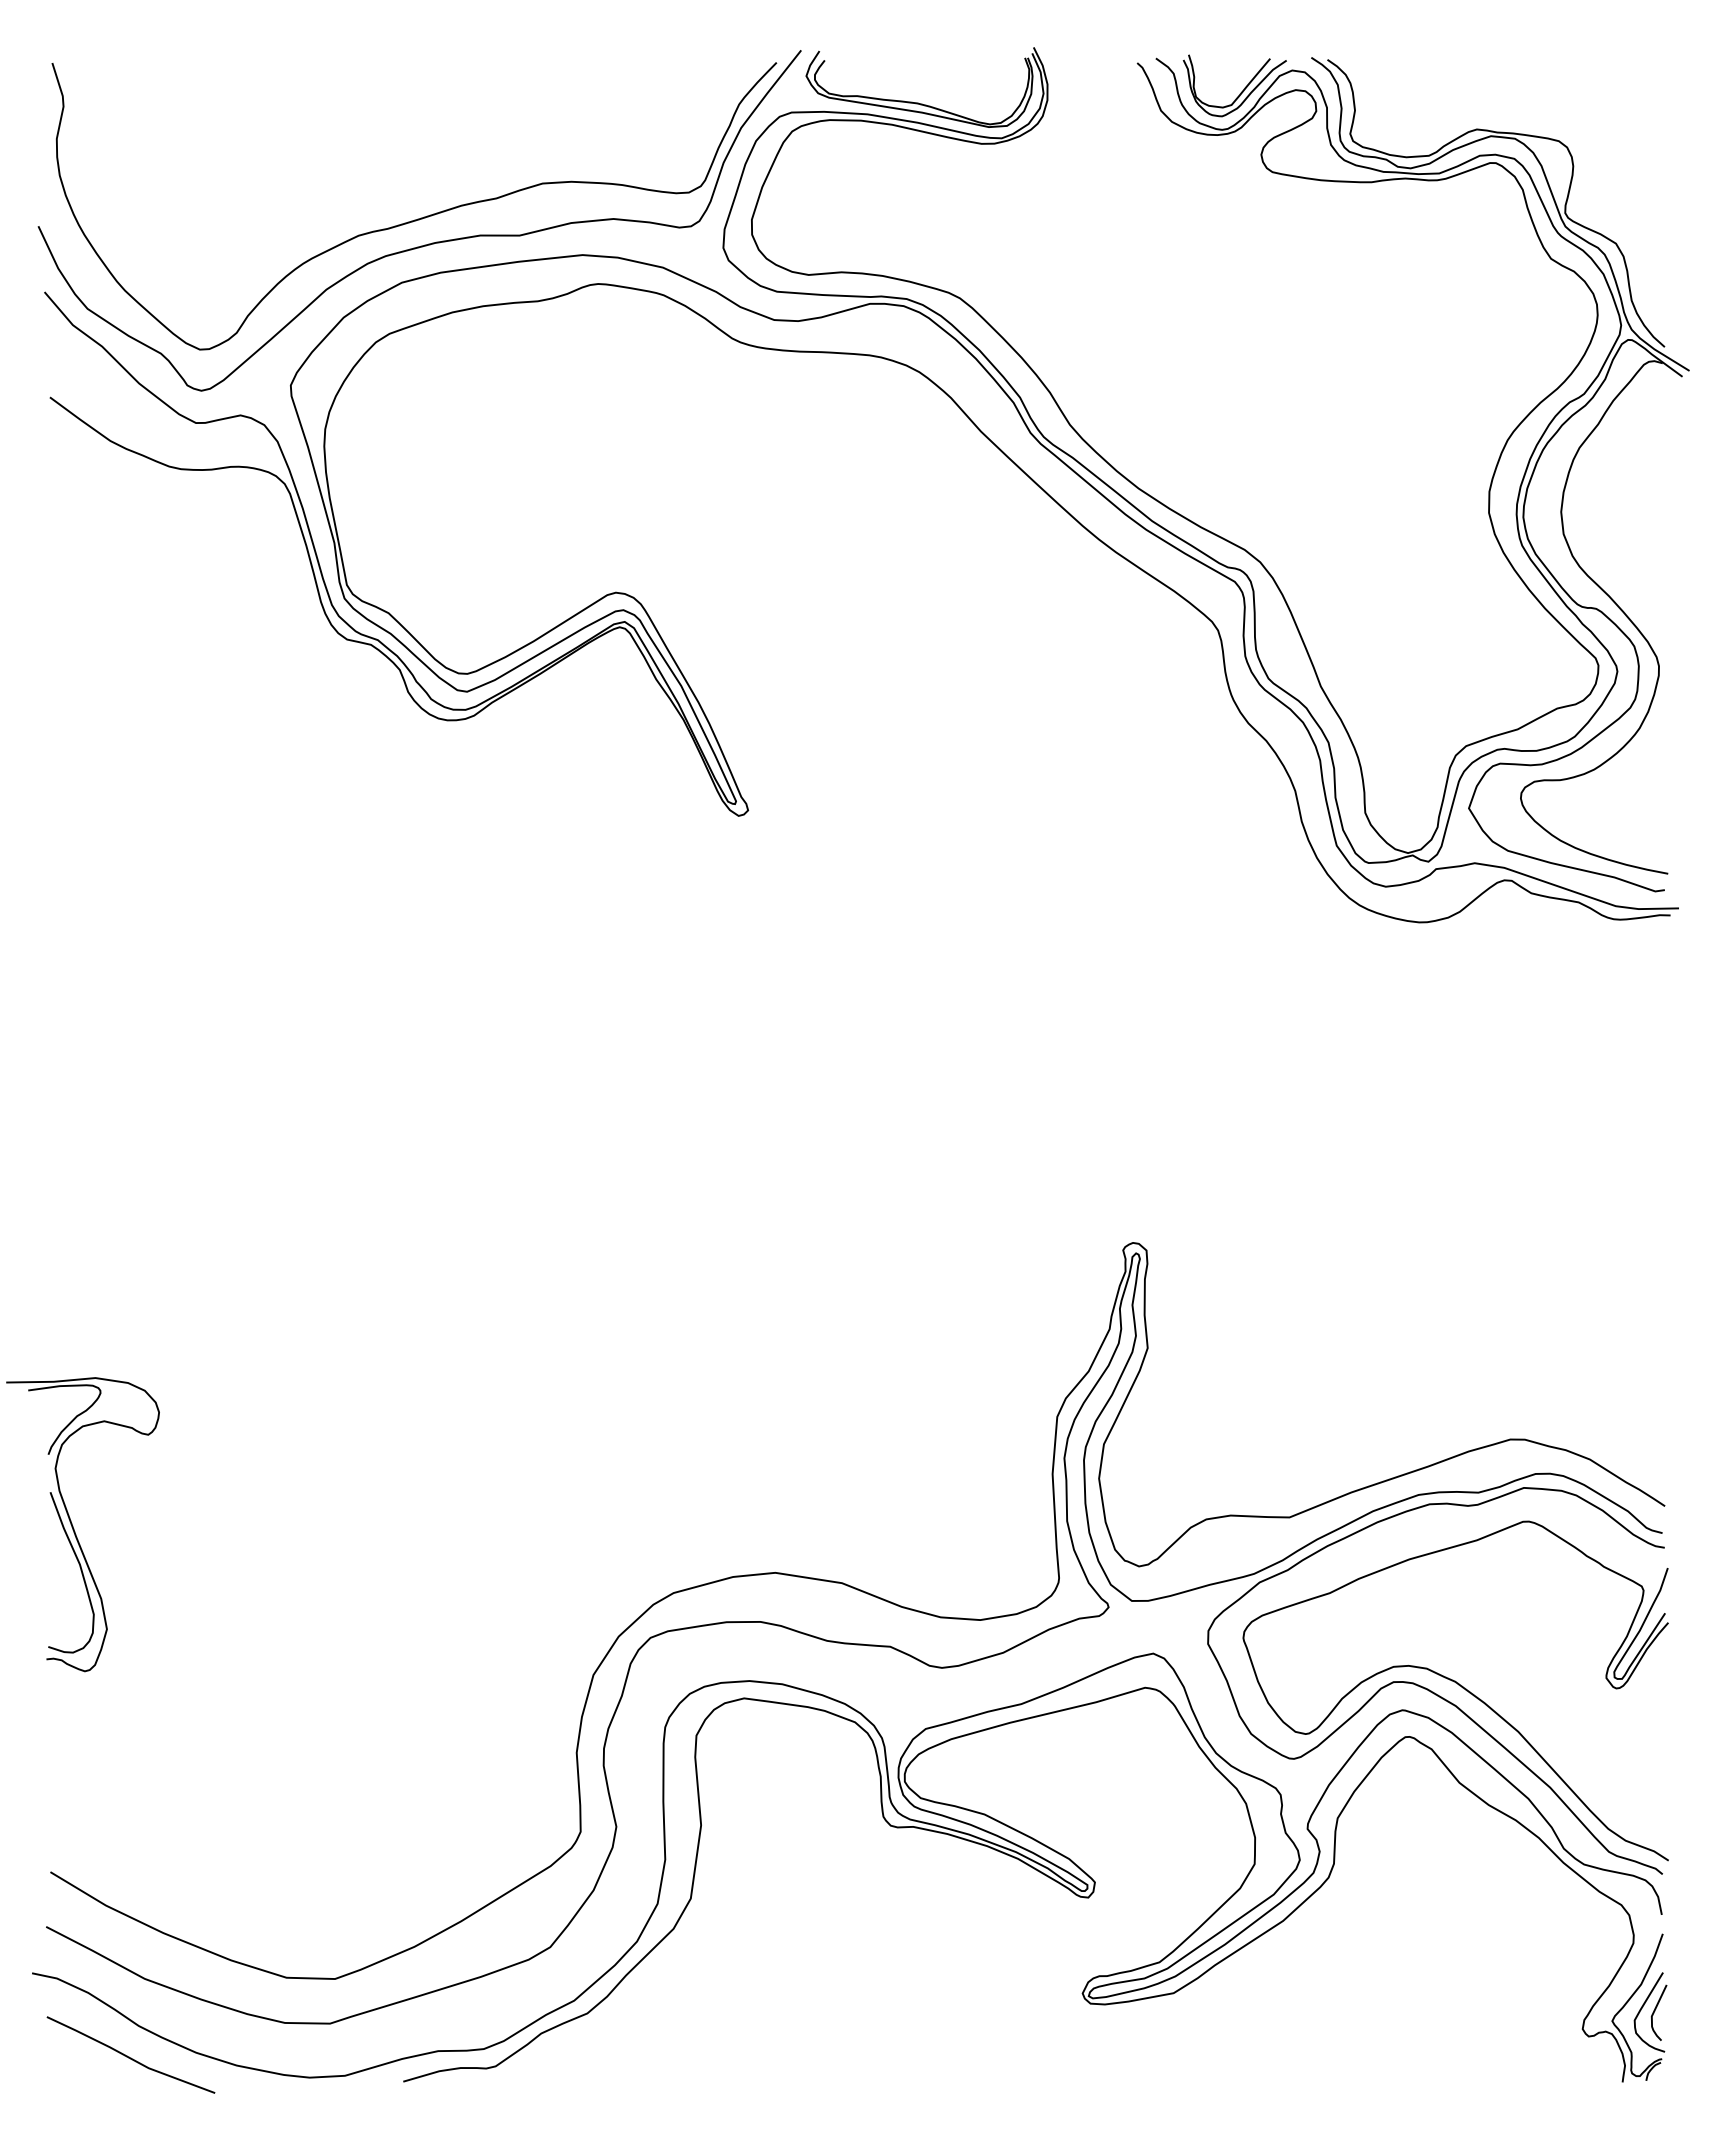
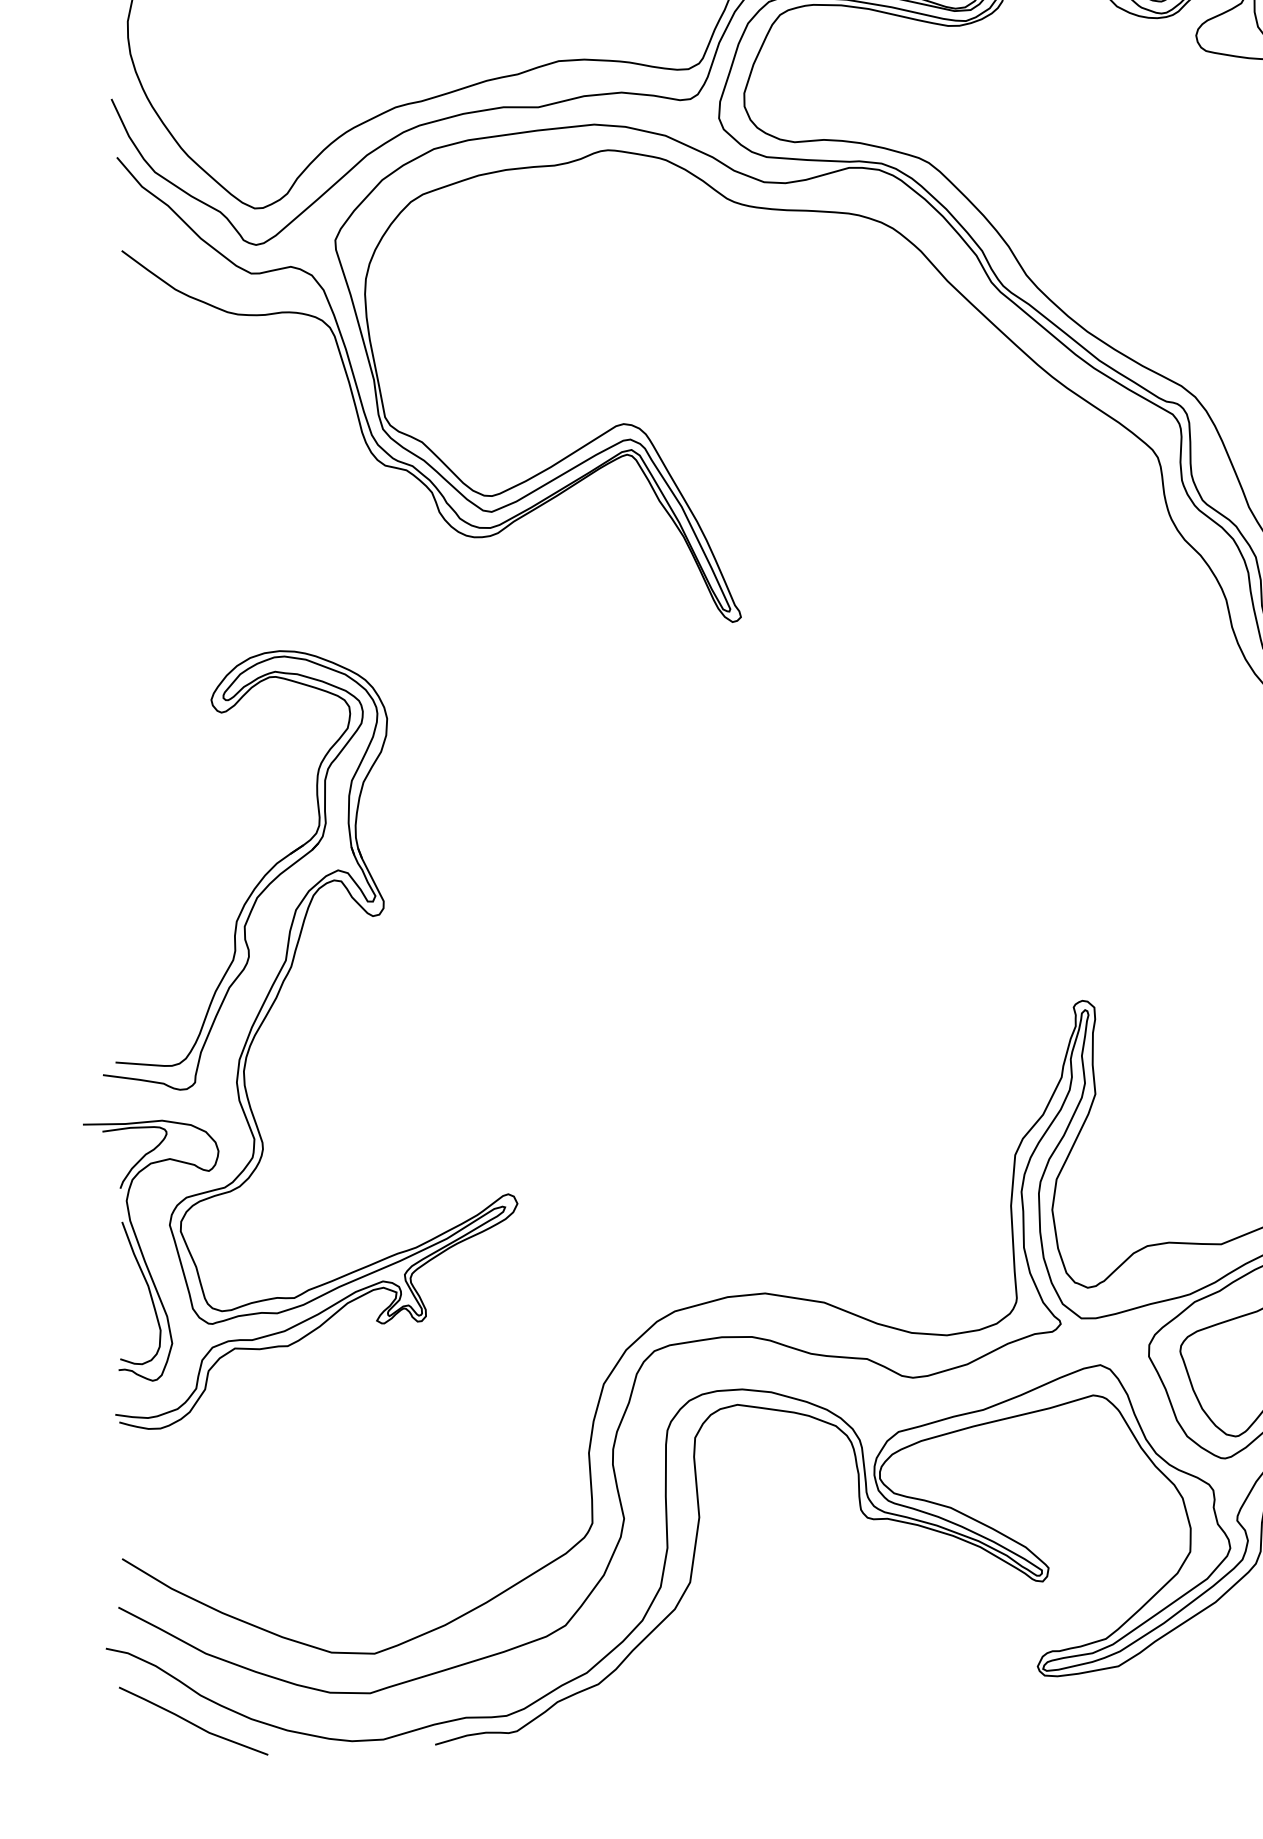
part: (213, 1261) -> (266, 1017), added

